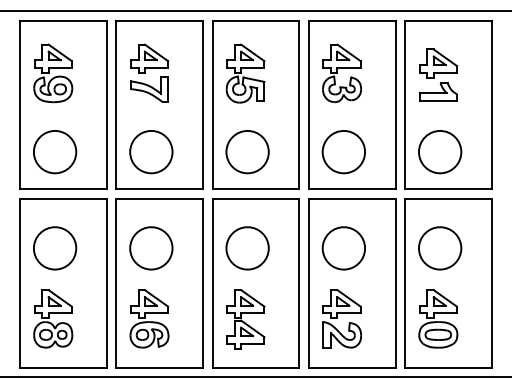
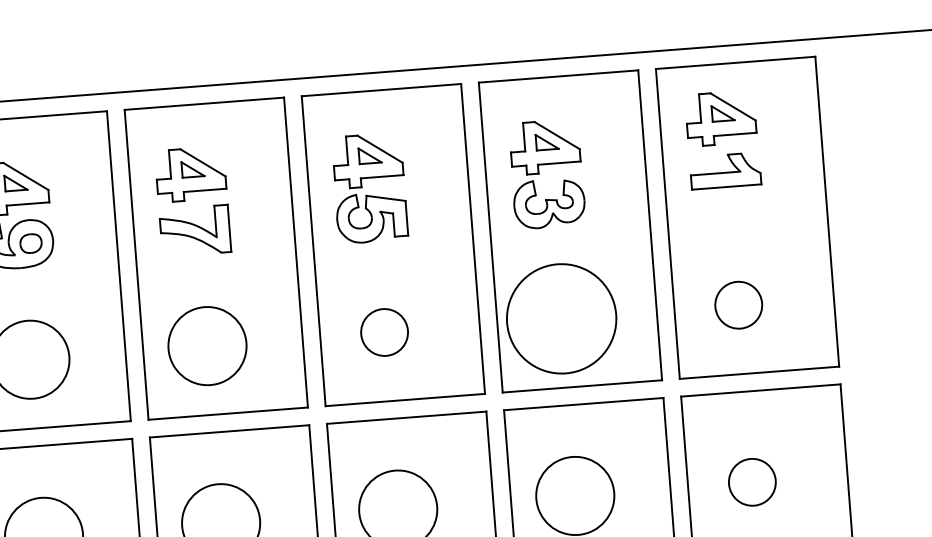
part: (438, 74) -> (722, 138), moved
circle: (247, 151) -> (384, 331), size x0.6
circle: (343, 151) -> (560, 317), size x1.4
circle: (439, 151) -> (737, 304), size x0.6
circle: (439, 248) -> (751, 482), size x0.6

